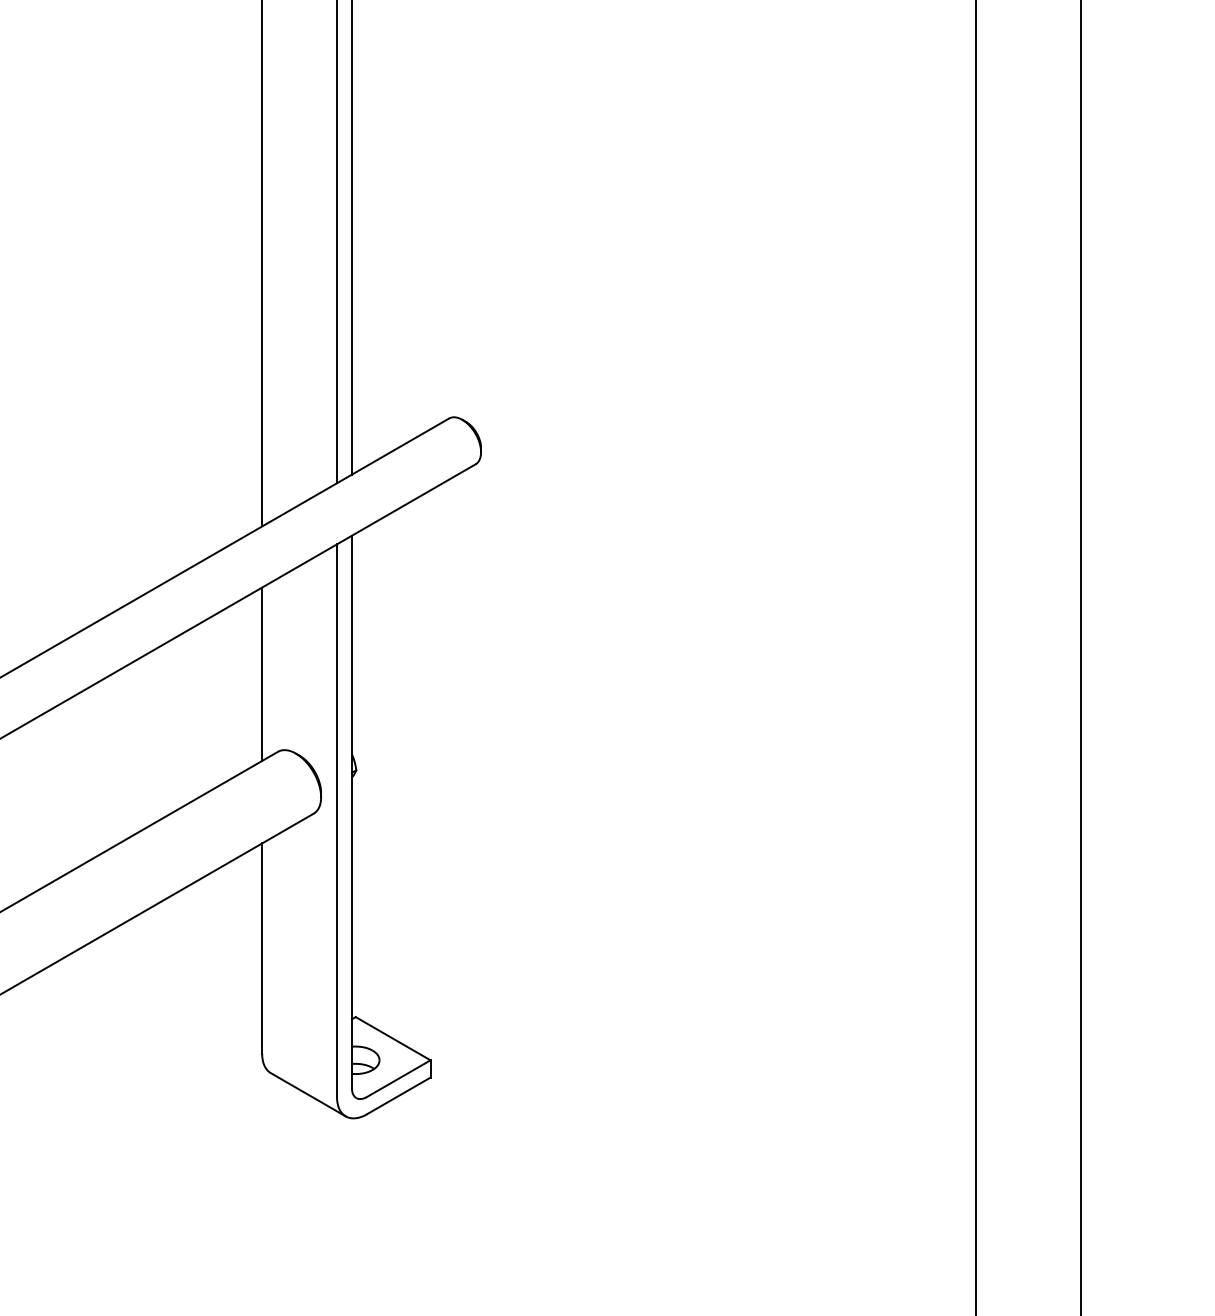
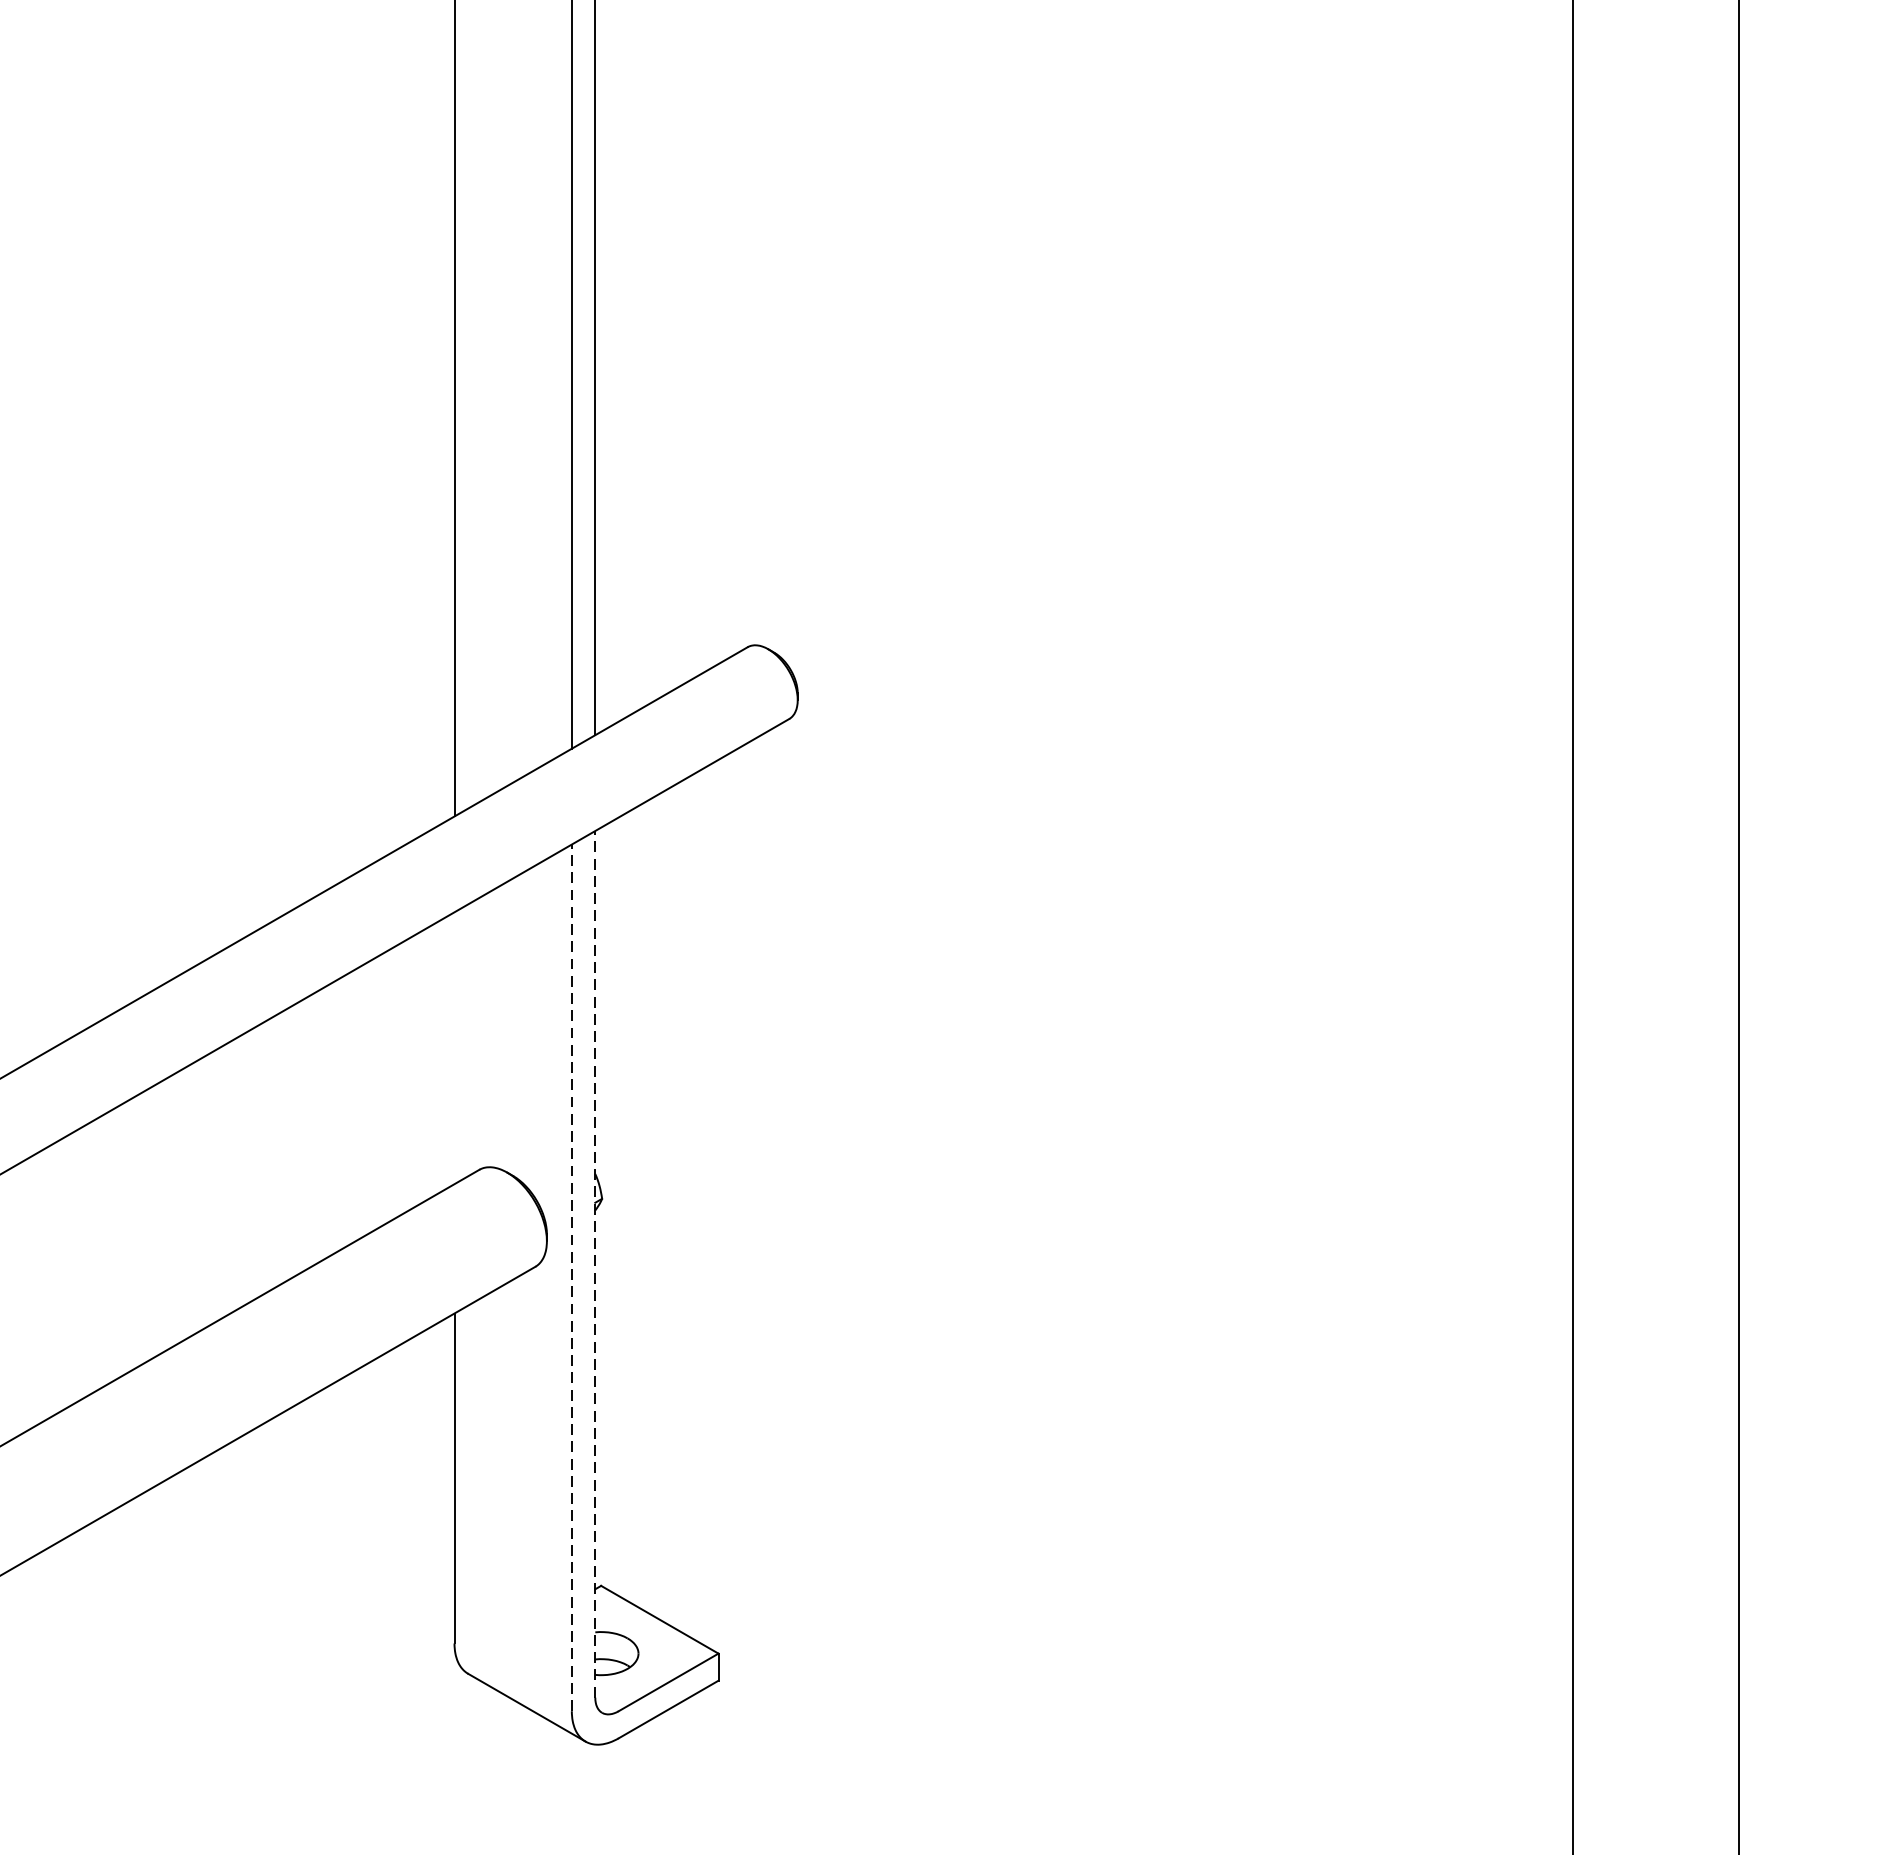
line: (262, 673) -> (454, 1047), removed
line: (351, 811) -> (594, 1263), solid -> dashed
line: (337, 820) -> (572, 1277), solid -> dashed

